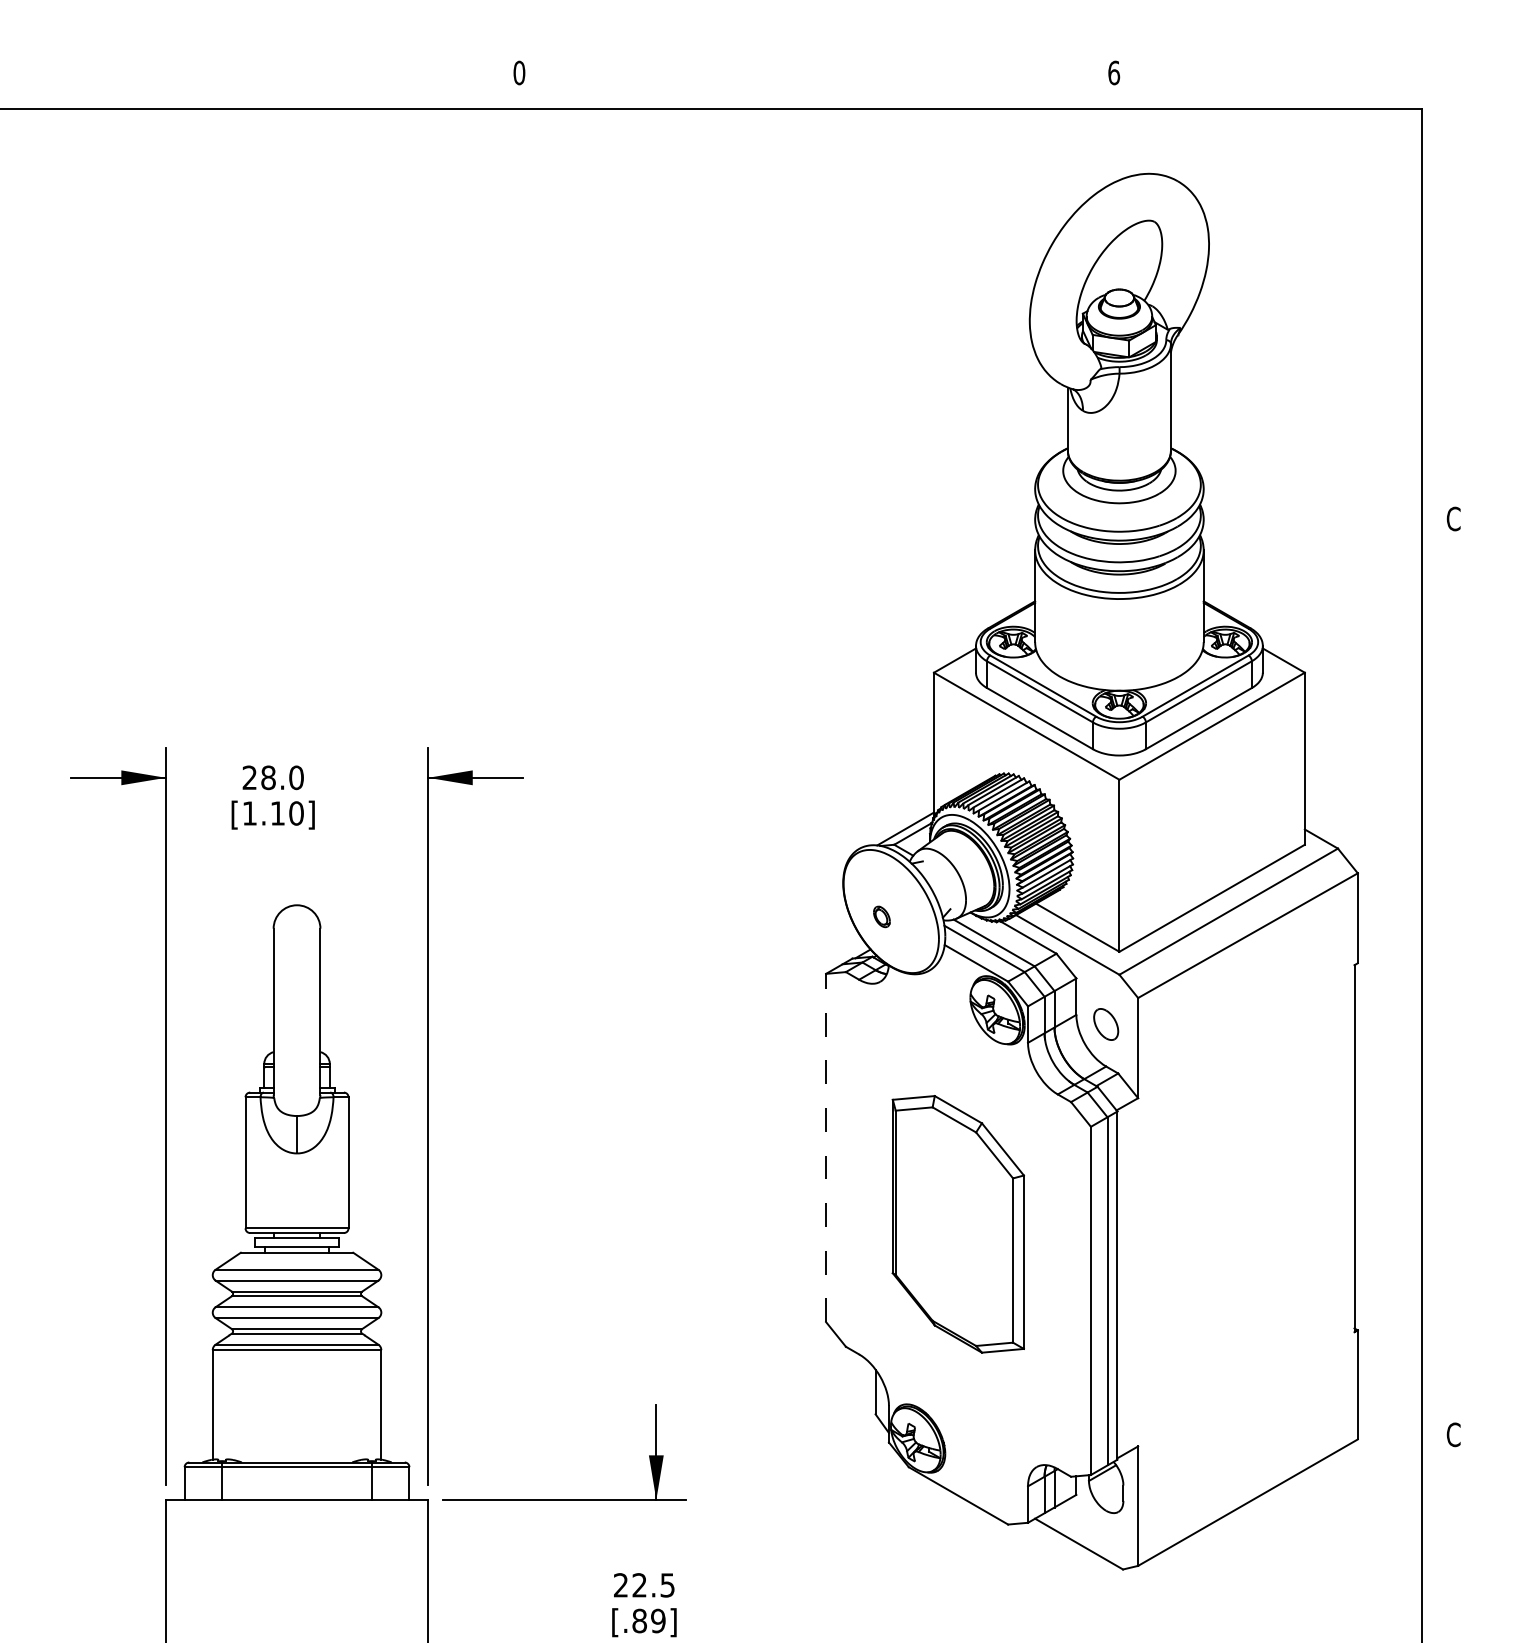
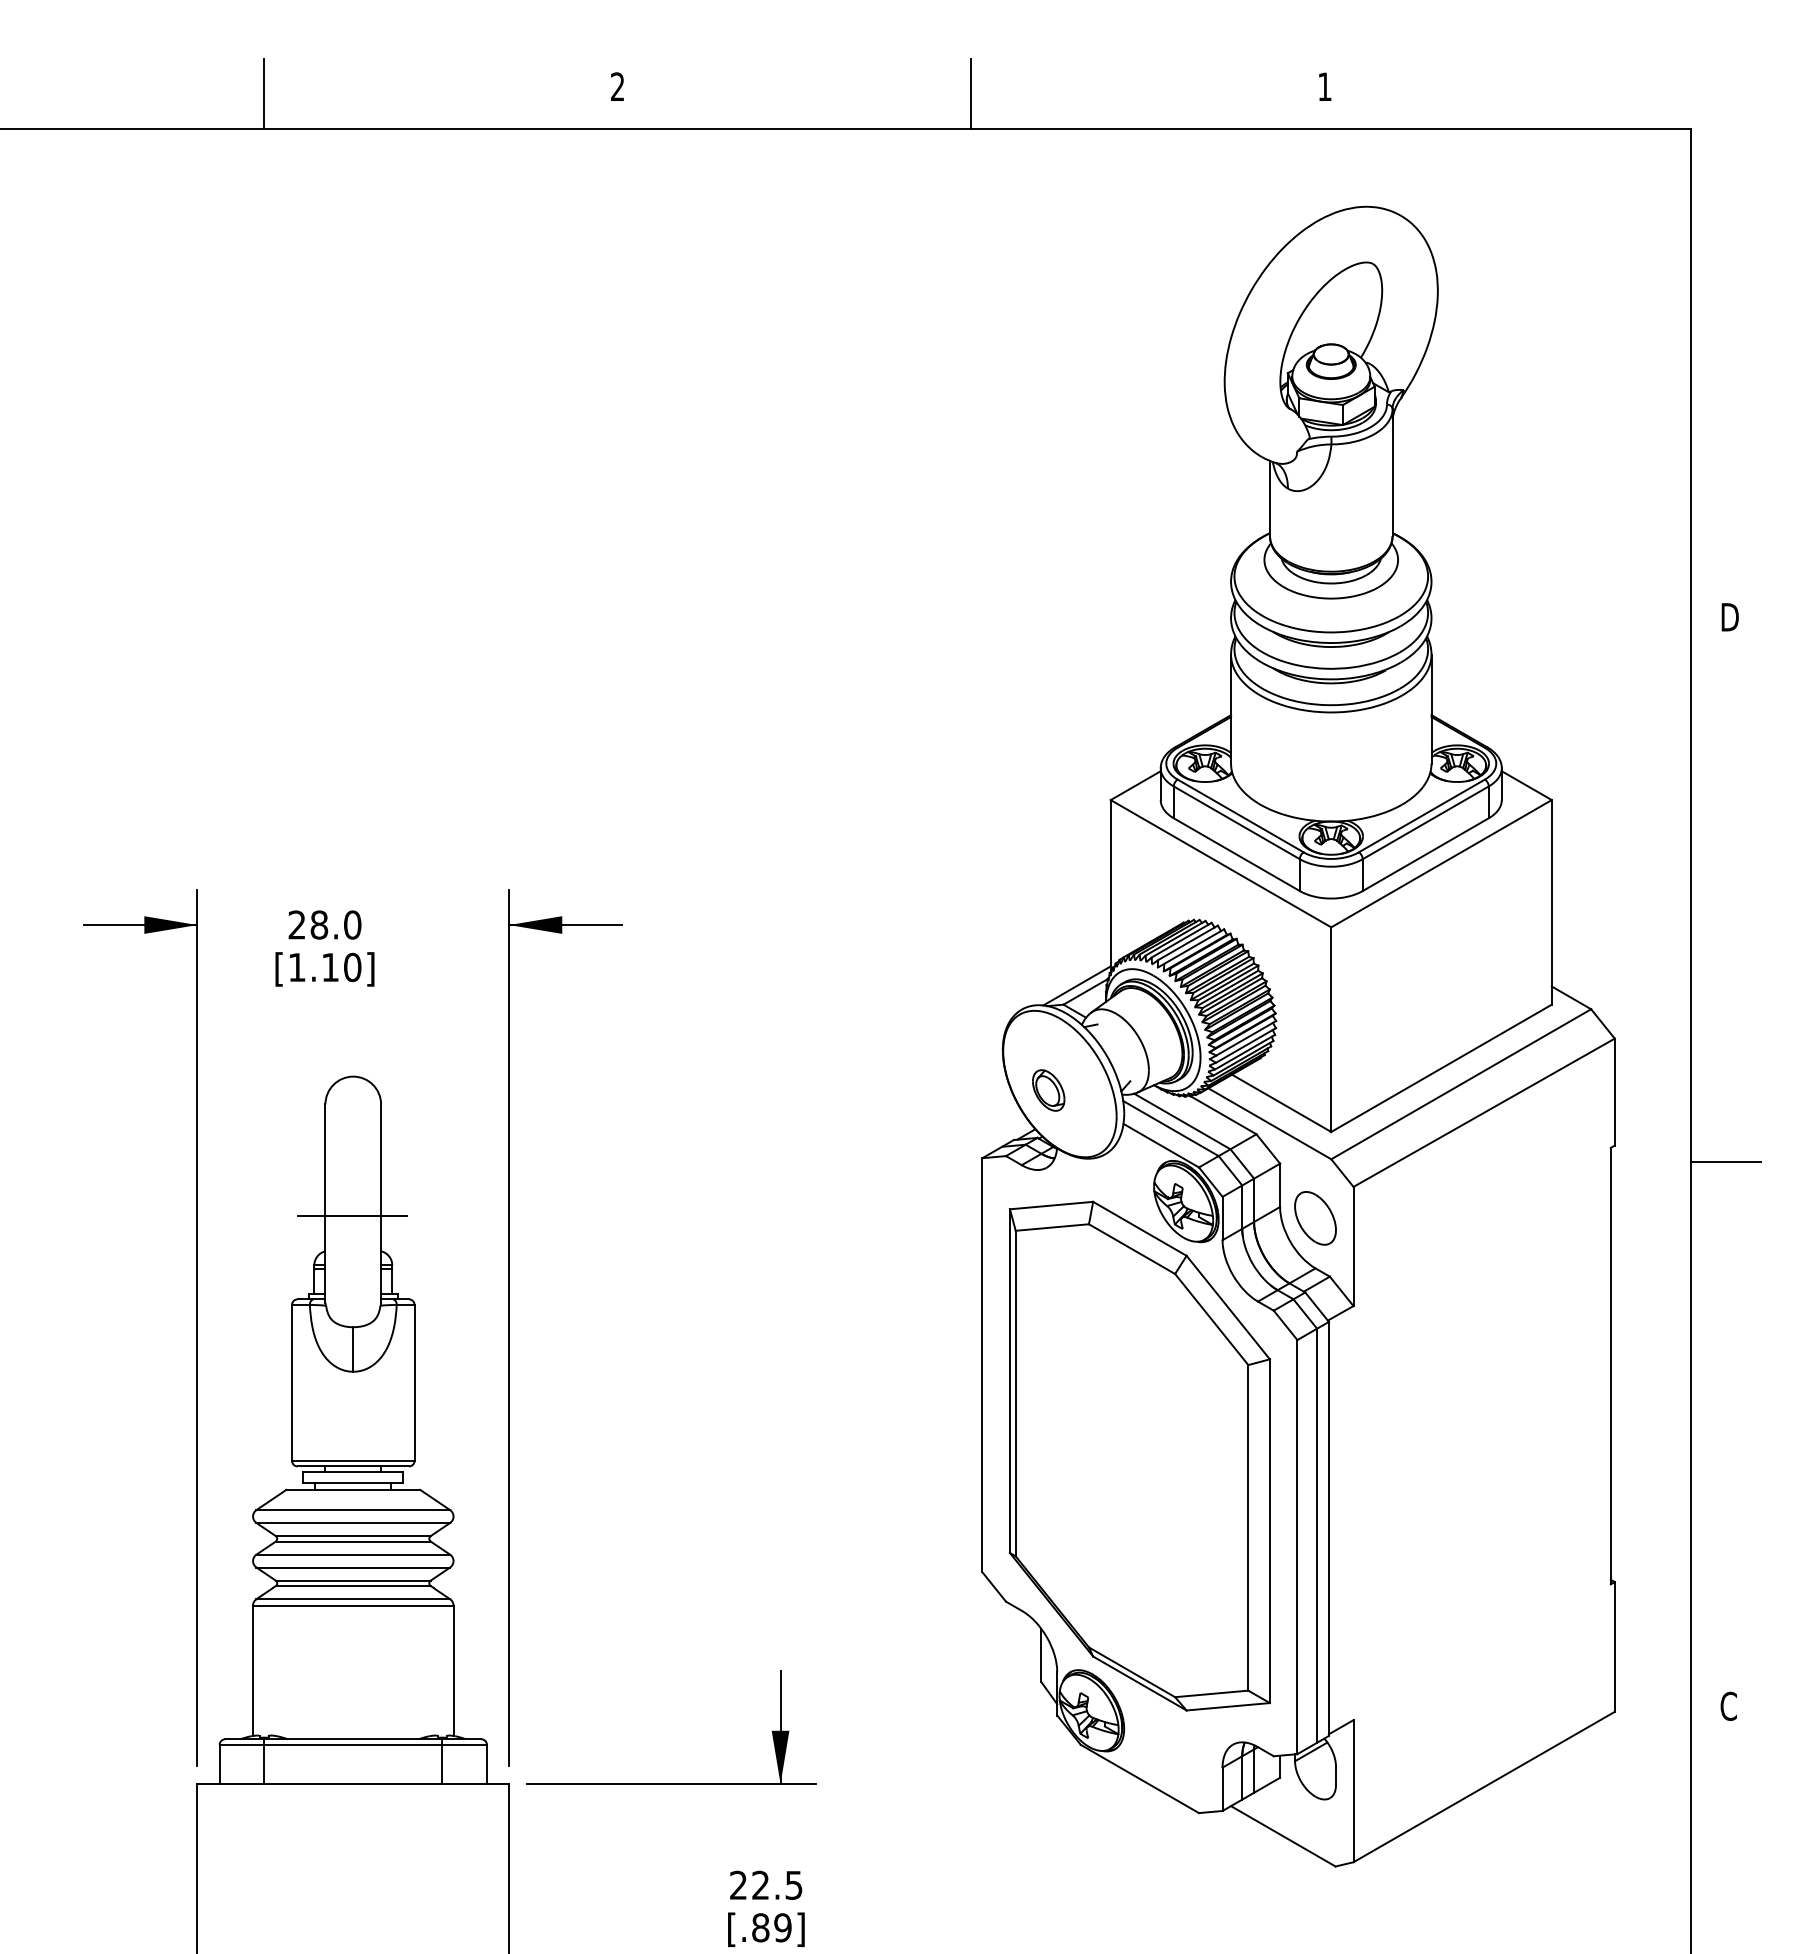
text: (519, 72) -> (617, 86), 0 -> 2
text: (1114, 72) -> (1325, 86), 6 -> 1
line: (222, 78) -> (264, 93), added
line: (816, 78) -> (971, 93), added
text: (1454, 518) -> (1729, 616), C -> D
part: (881, 916) -> (1048, 1090), size x1.67
line: (1450, 976) -> (1725, 1161), added
line: (296, 1022) -> (352, 1215), added
part: (1106, 1024) -> (1315, 1218), size x1.43
line: (826, 1147) -> (982, 1364), dashed -> solid
part: (958, 1223) -> (1139, 1455), size x1.67

